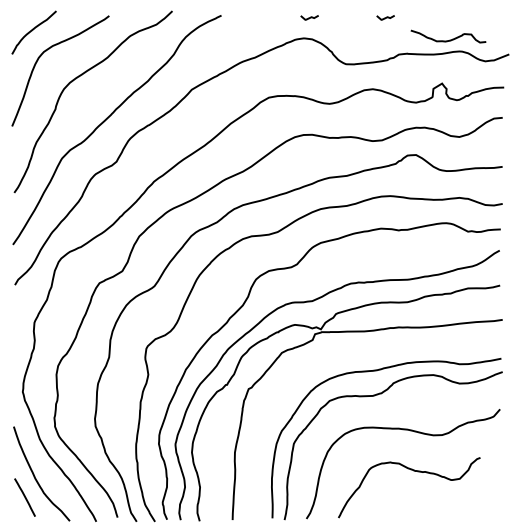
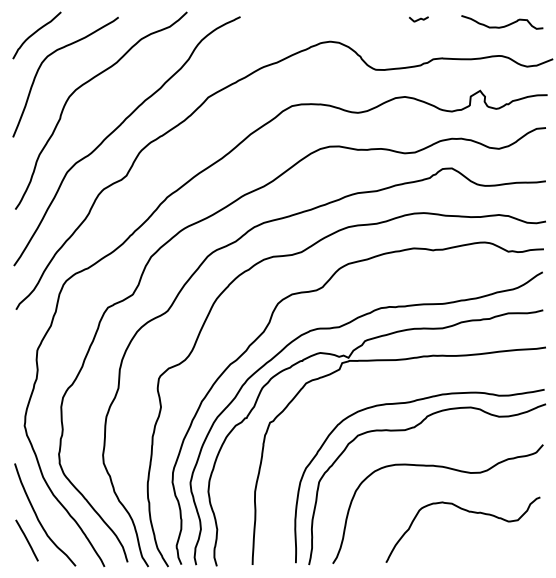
curve: (309, 17) -> (336, 19), removed
curve: (449, 39) -> (503, 25), moved
curve: (413, 471) -> (467, 512), moved

